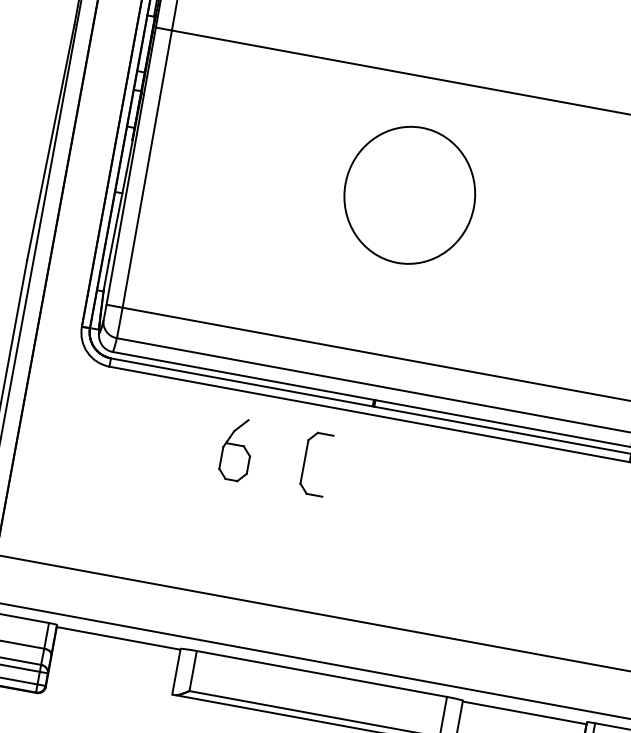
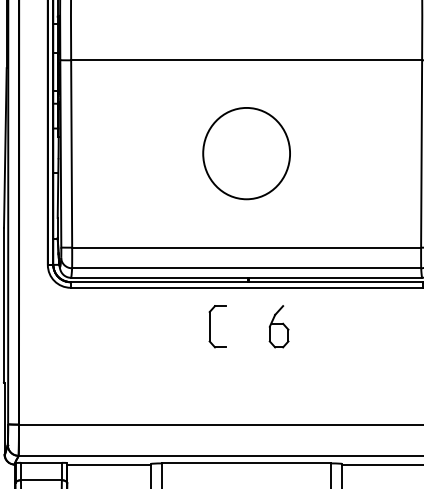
part: (409, 195) -> (246, 153), moved
part: (236, 449) -> (278, 326), moved

